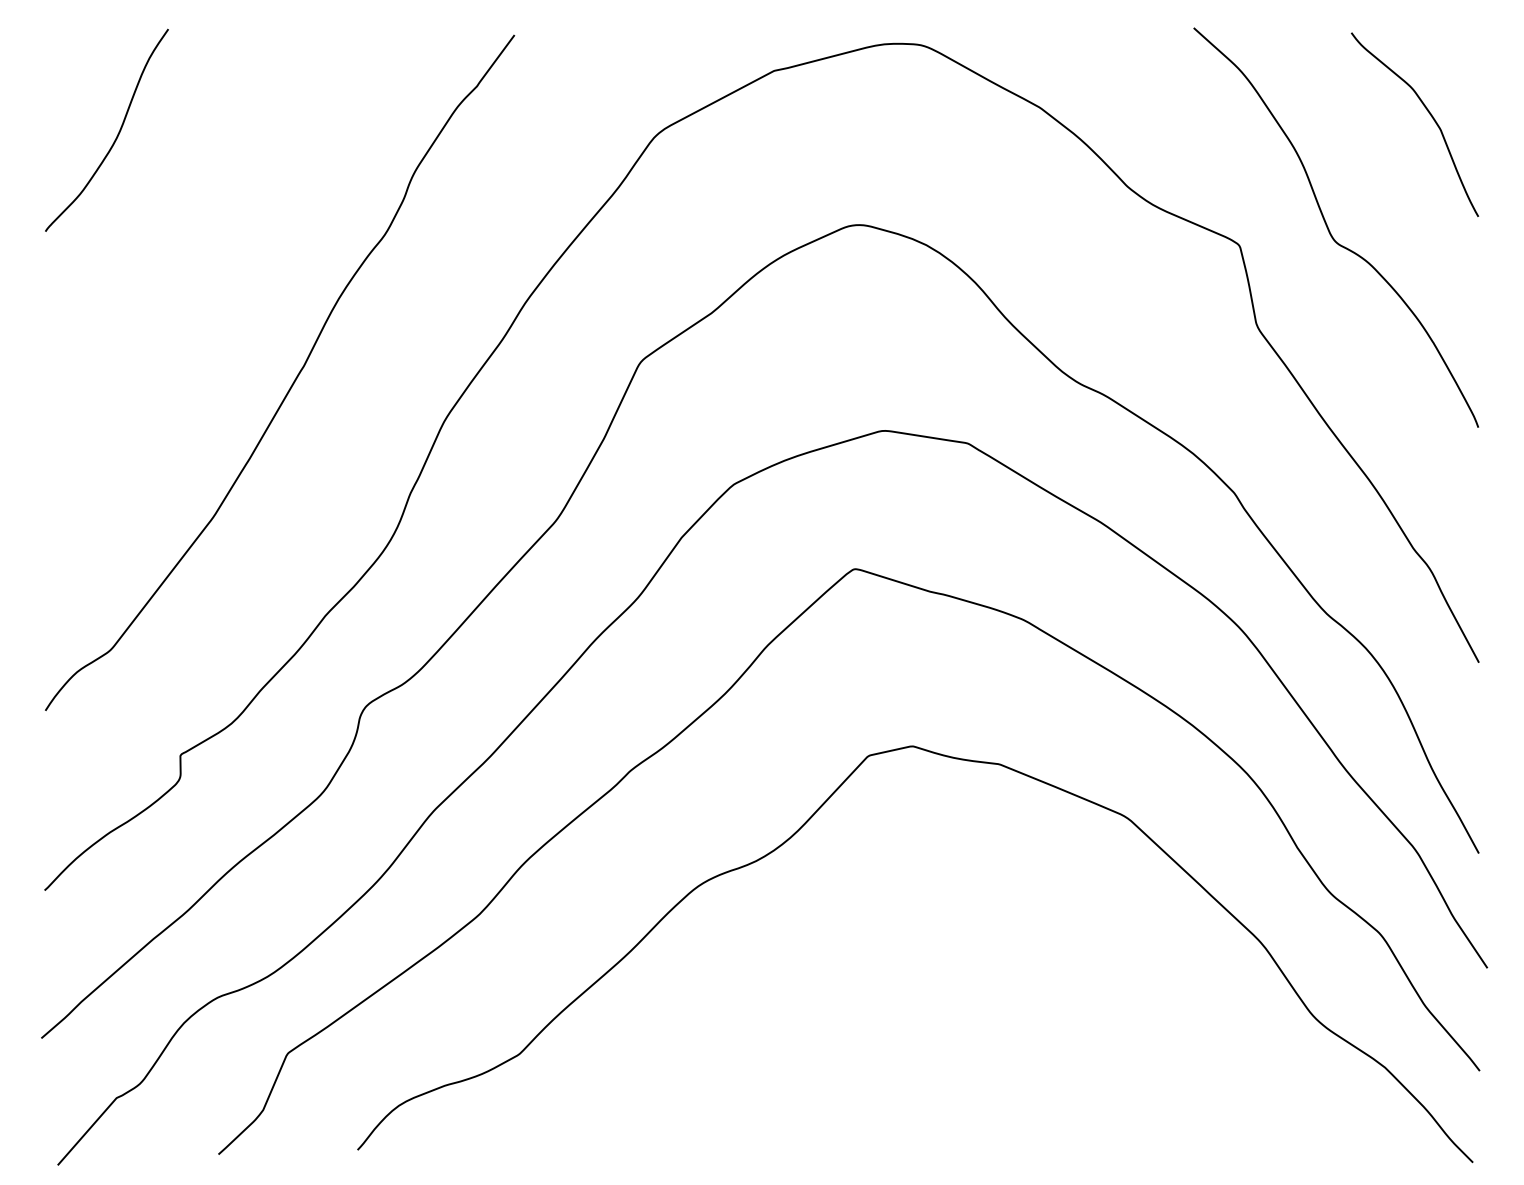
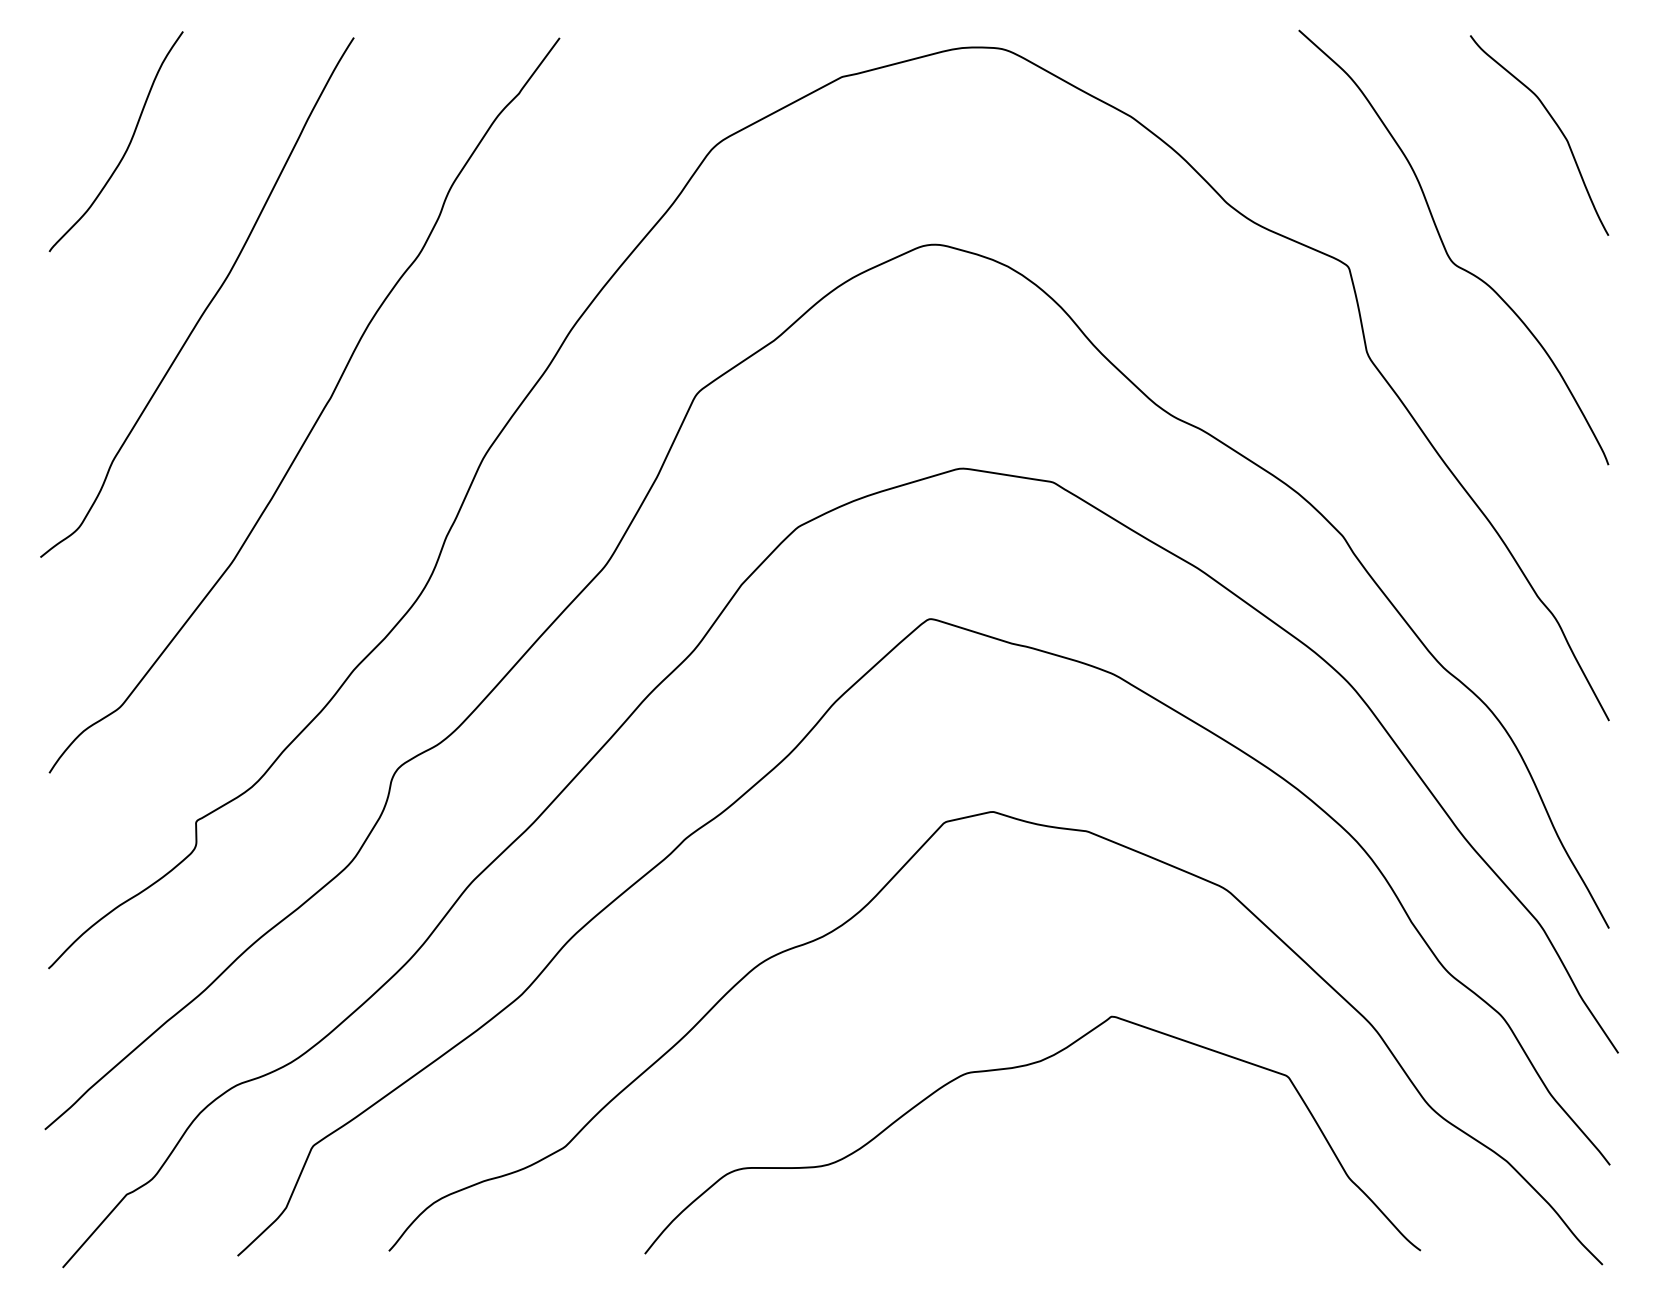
curve: (190, 280) -> (207, 305), added
curve: (937, 981) -> (1019, 1067), added

